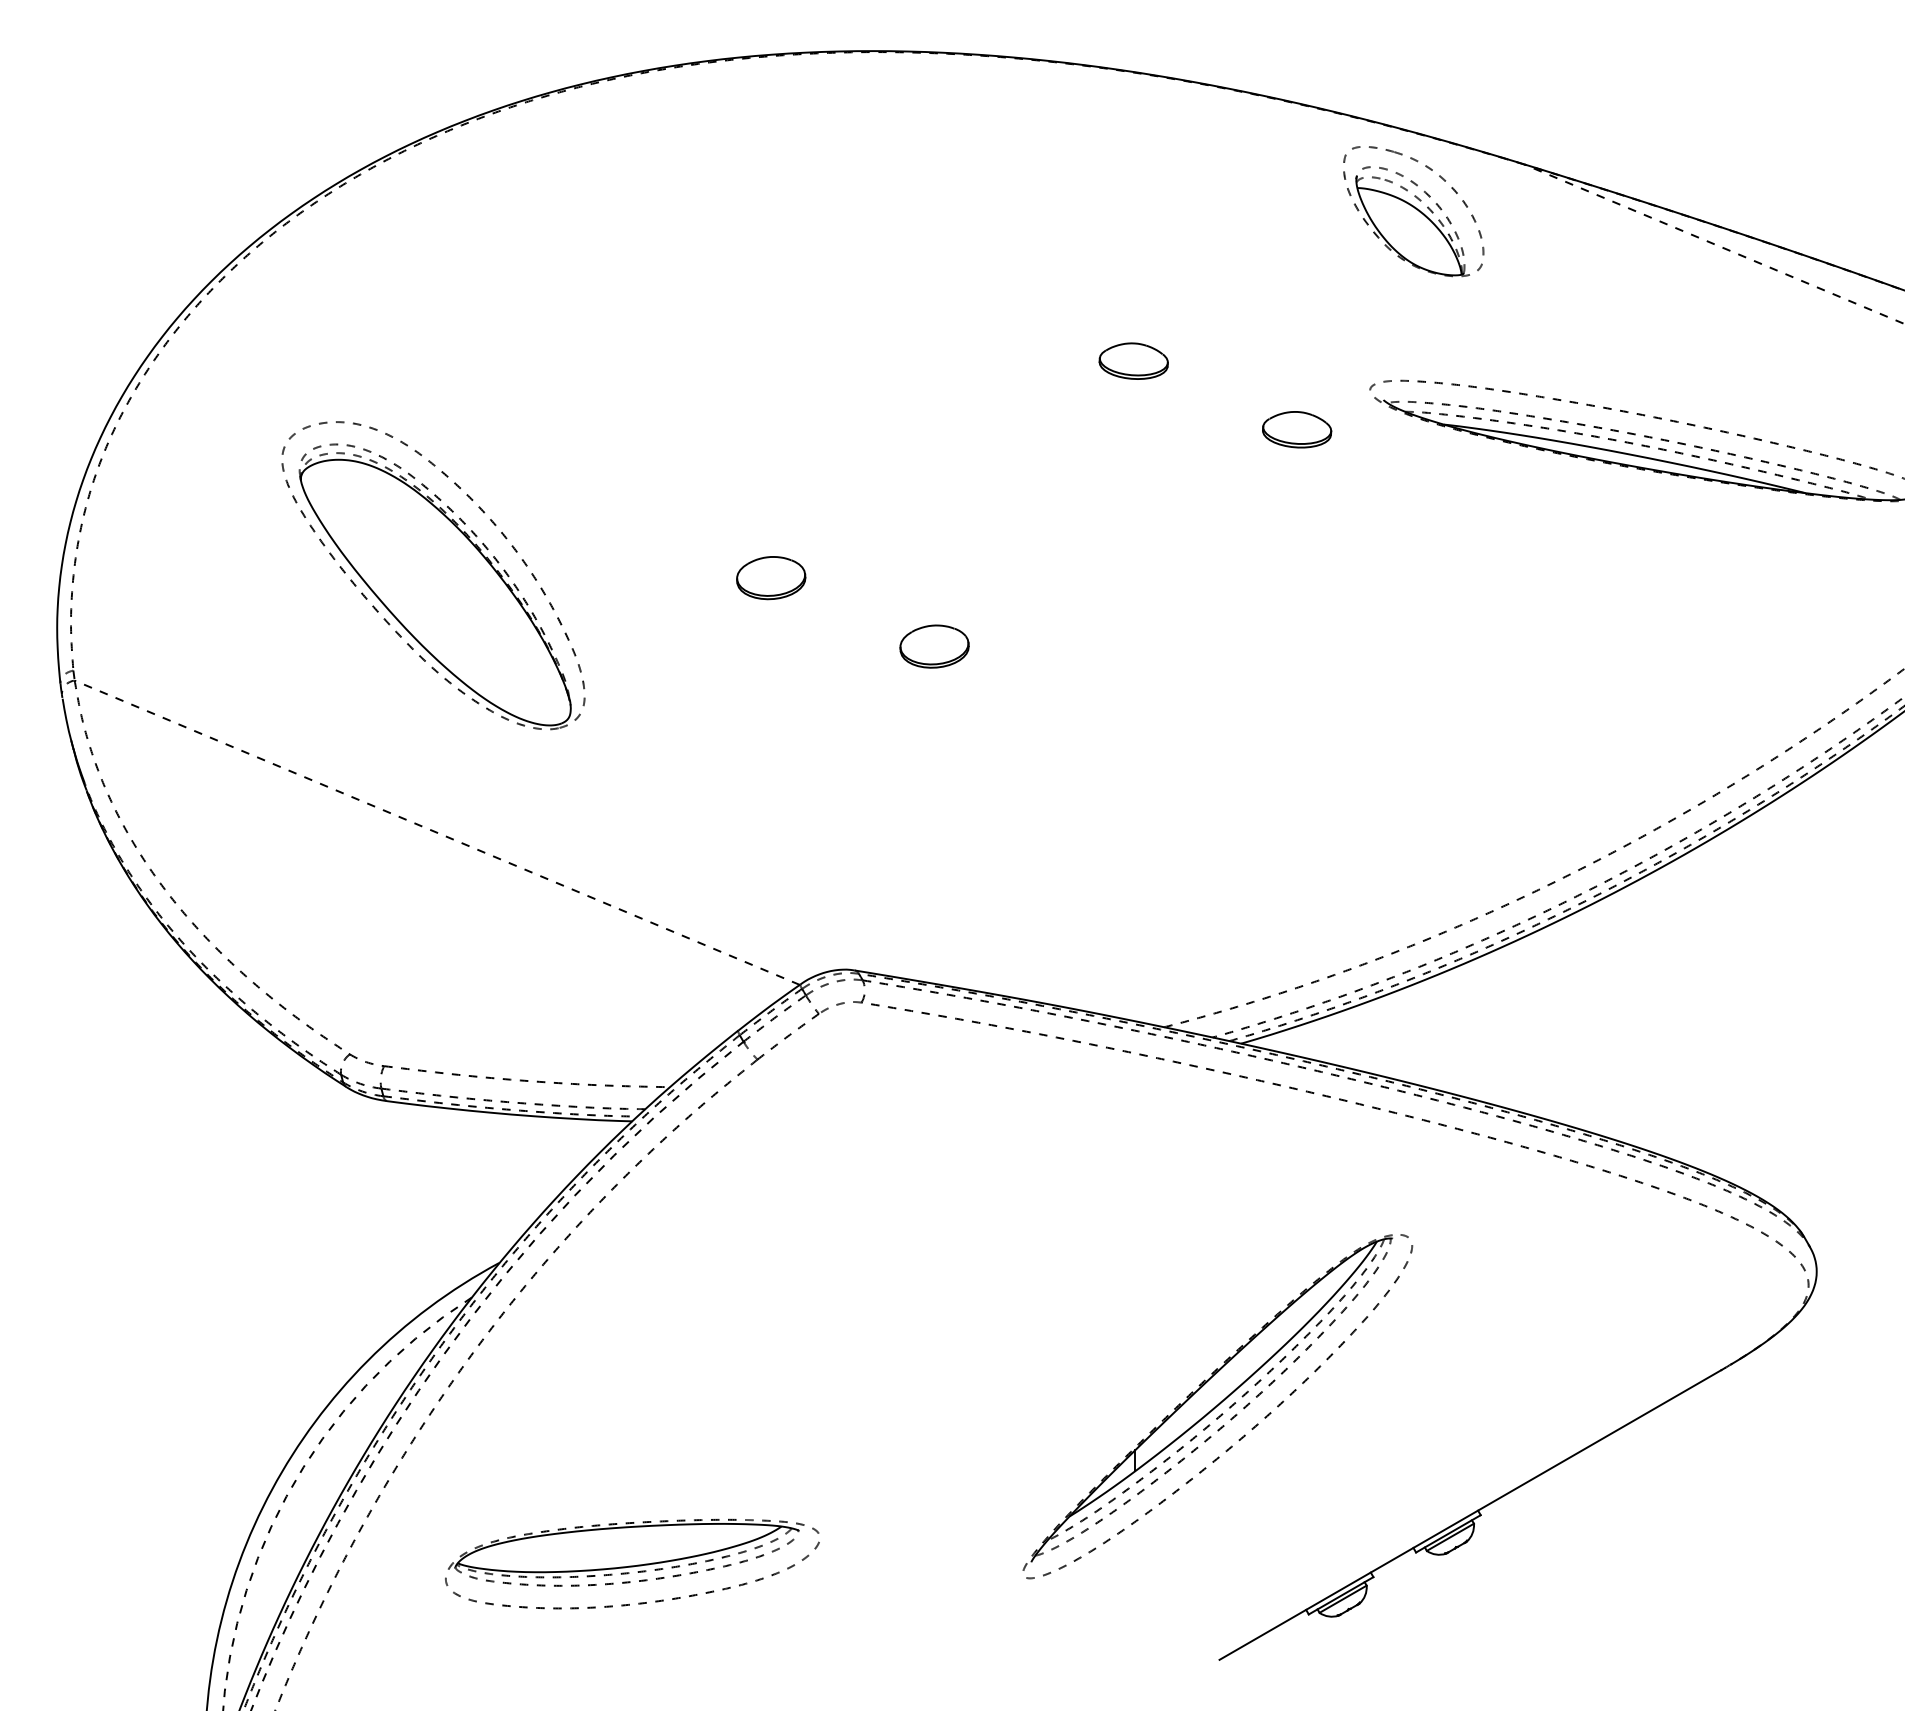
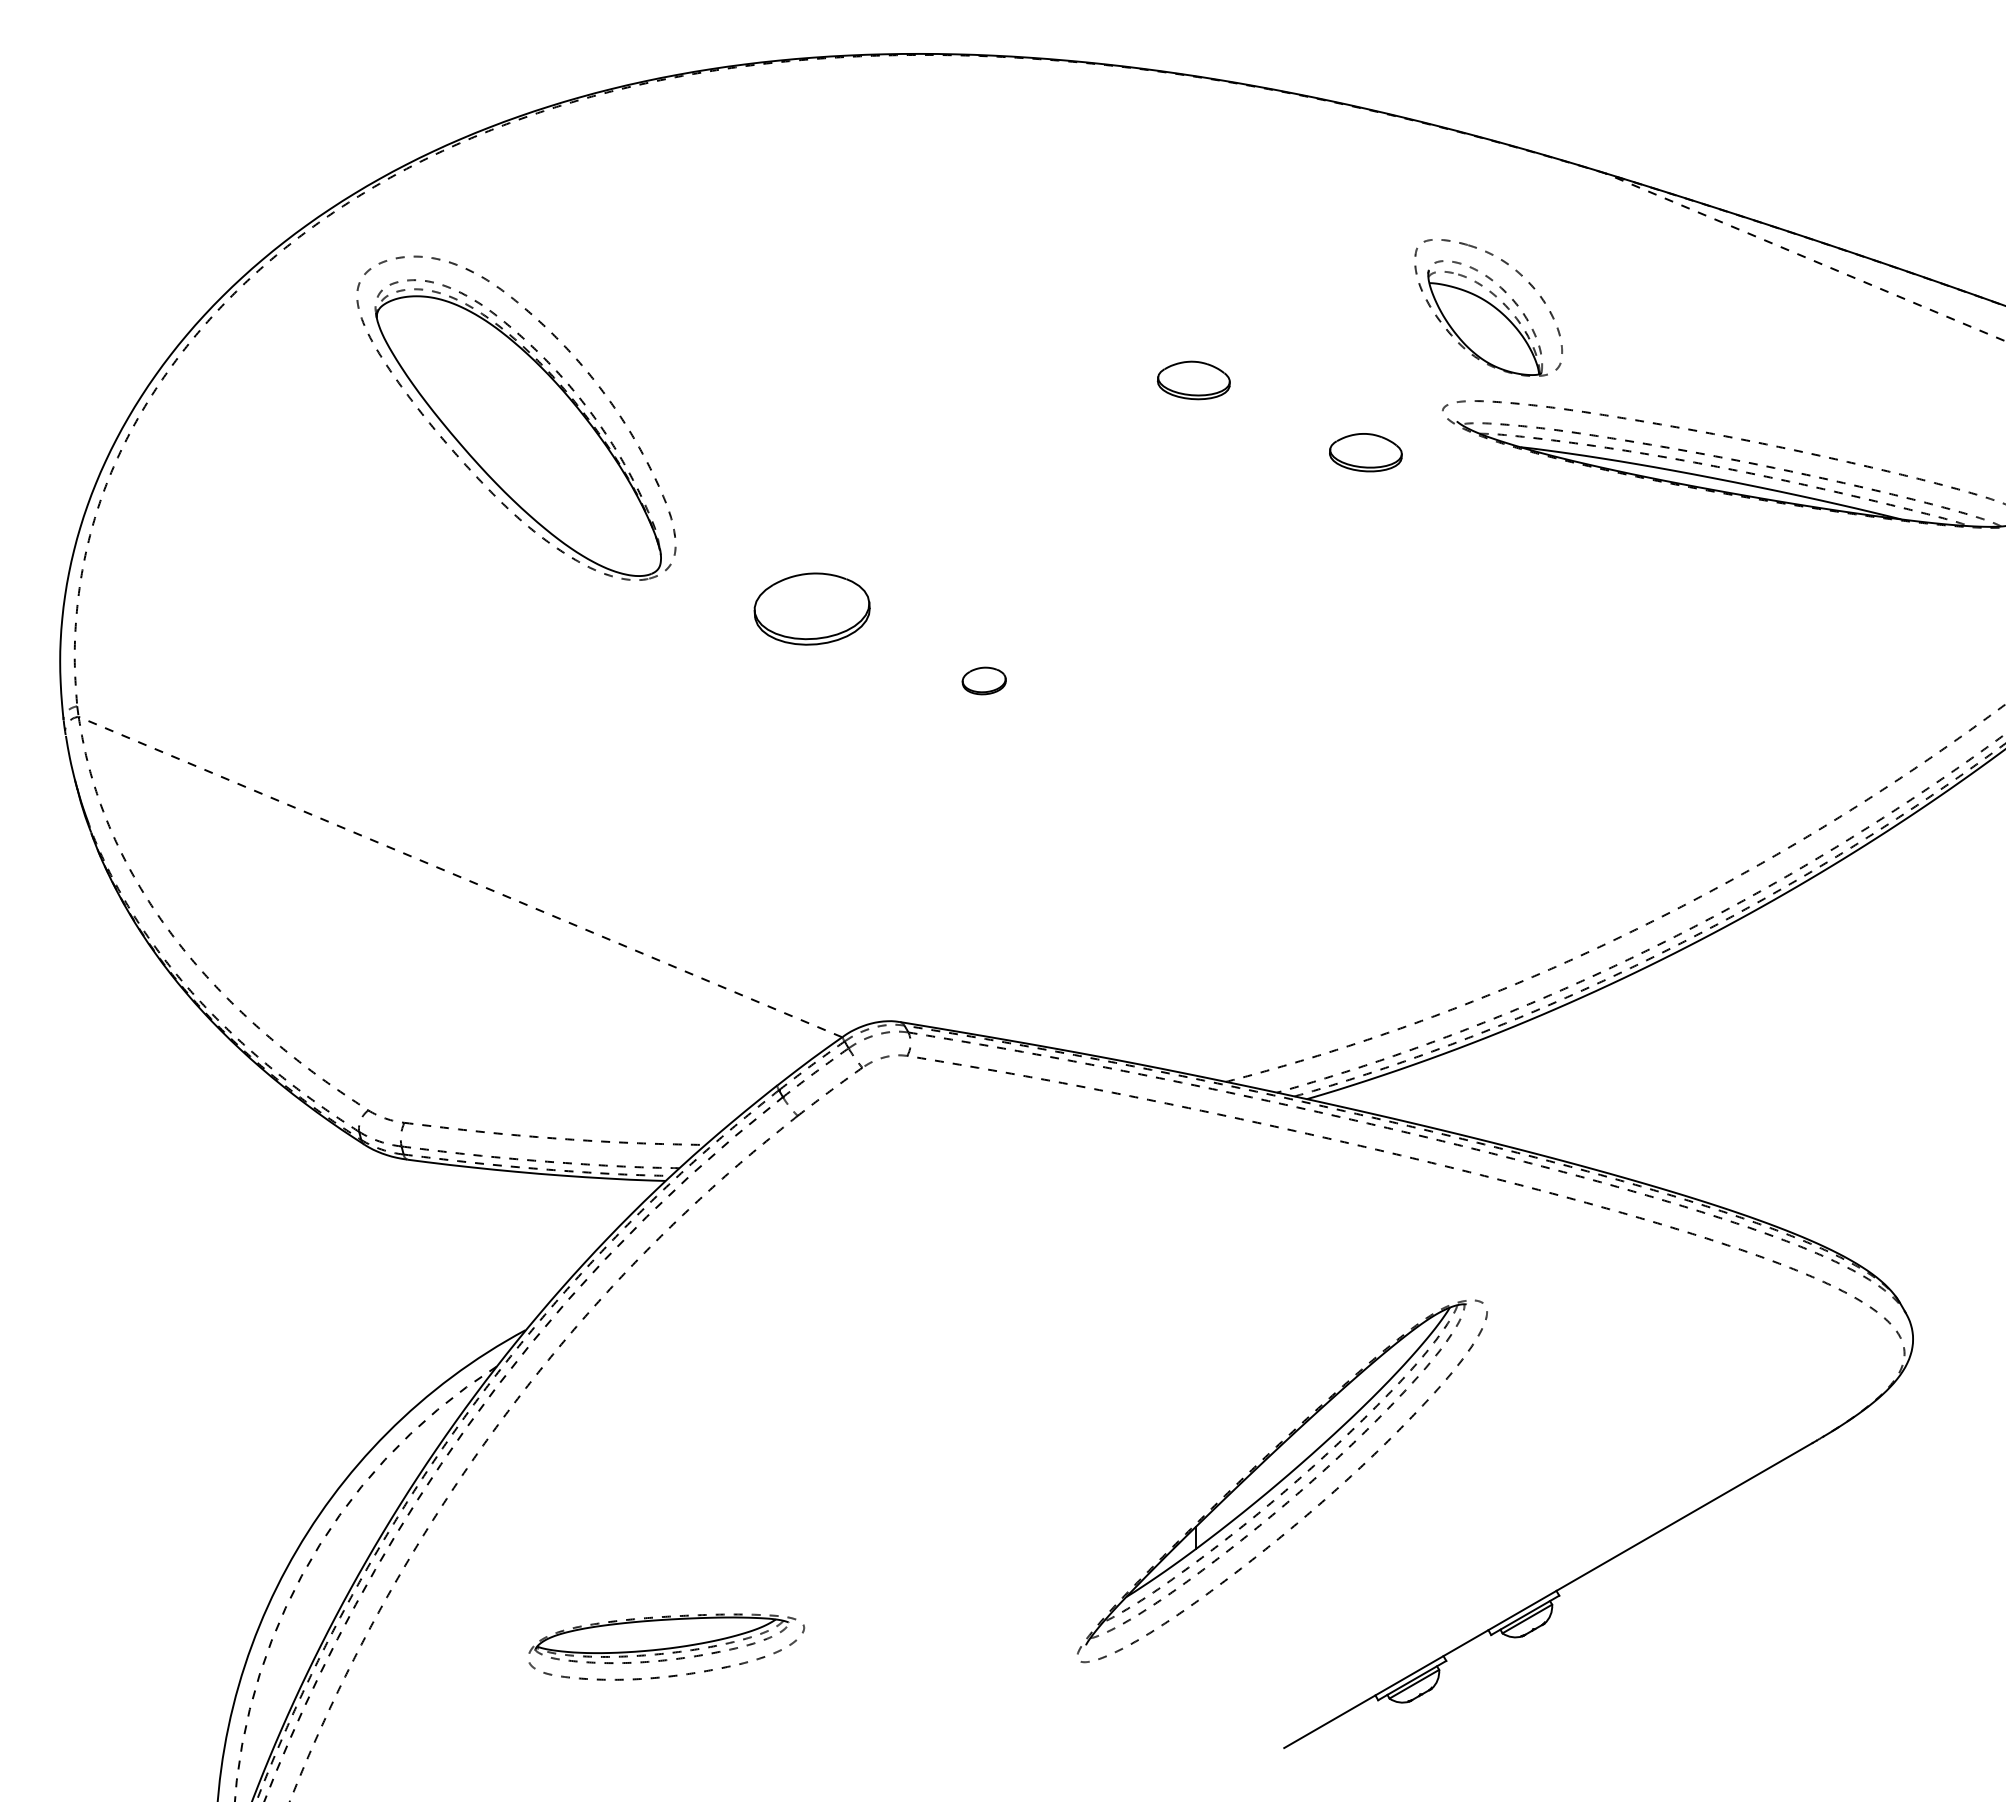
part: (1413, 211) -> (1488, 307), moved
part: (433, 574) -> (516, 417), moved
part: (770, 577) -> (811, 608), size x1.6
part: (934, 646) -> (984, 680), size x0.6
part: (632, 1563) -> (665, 1646), size x0.7

